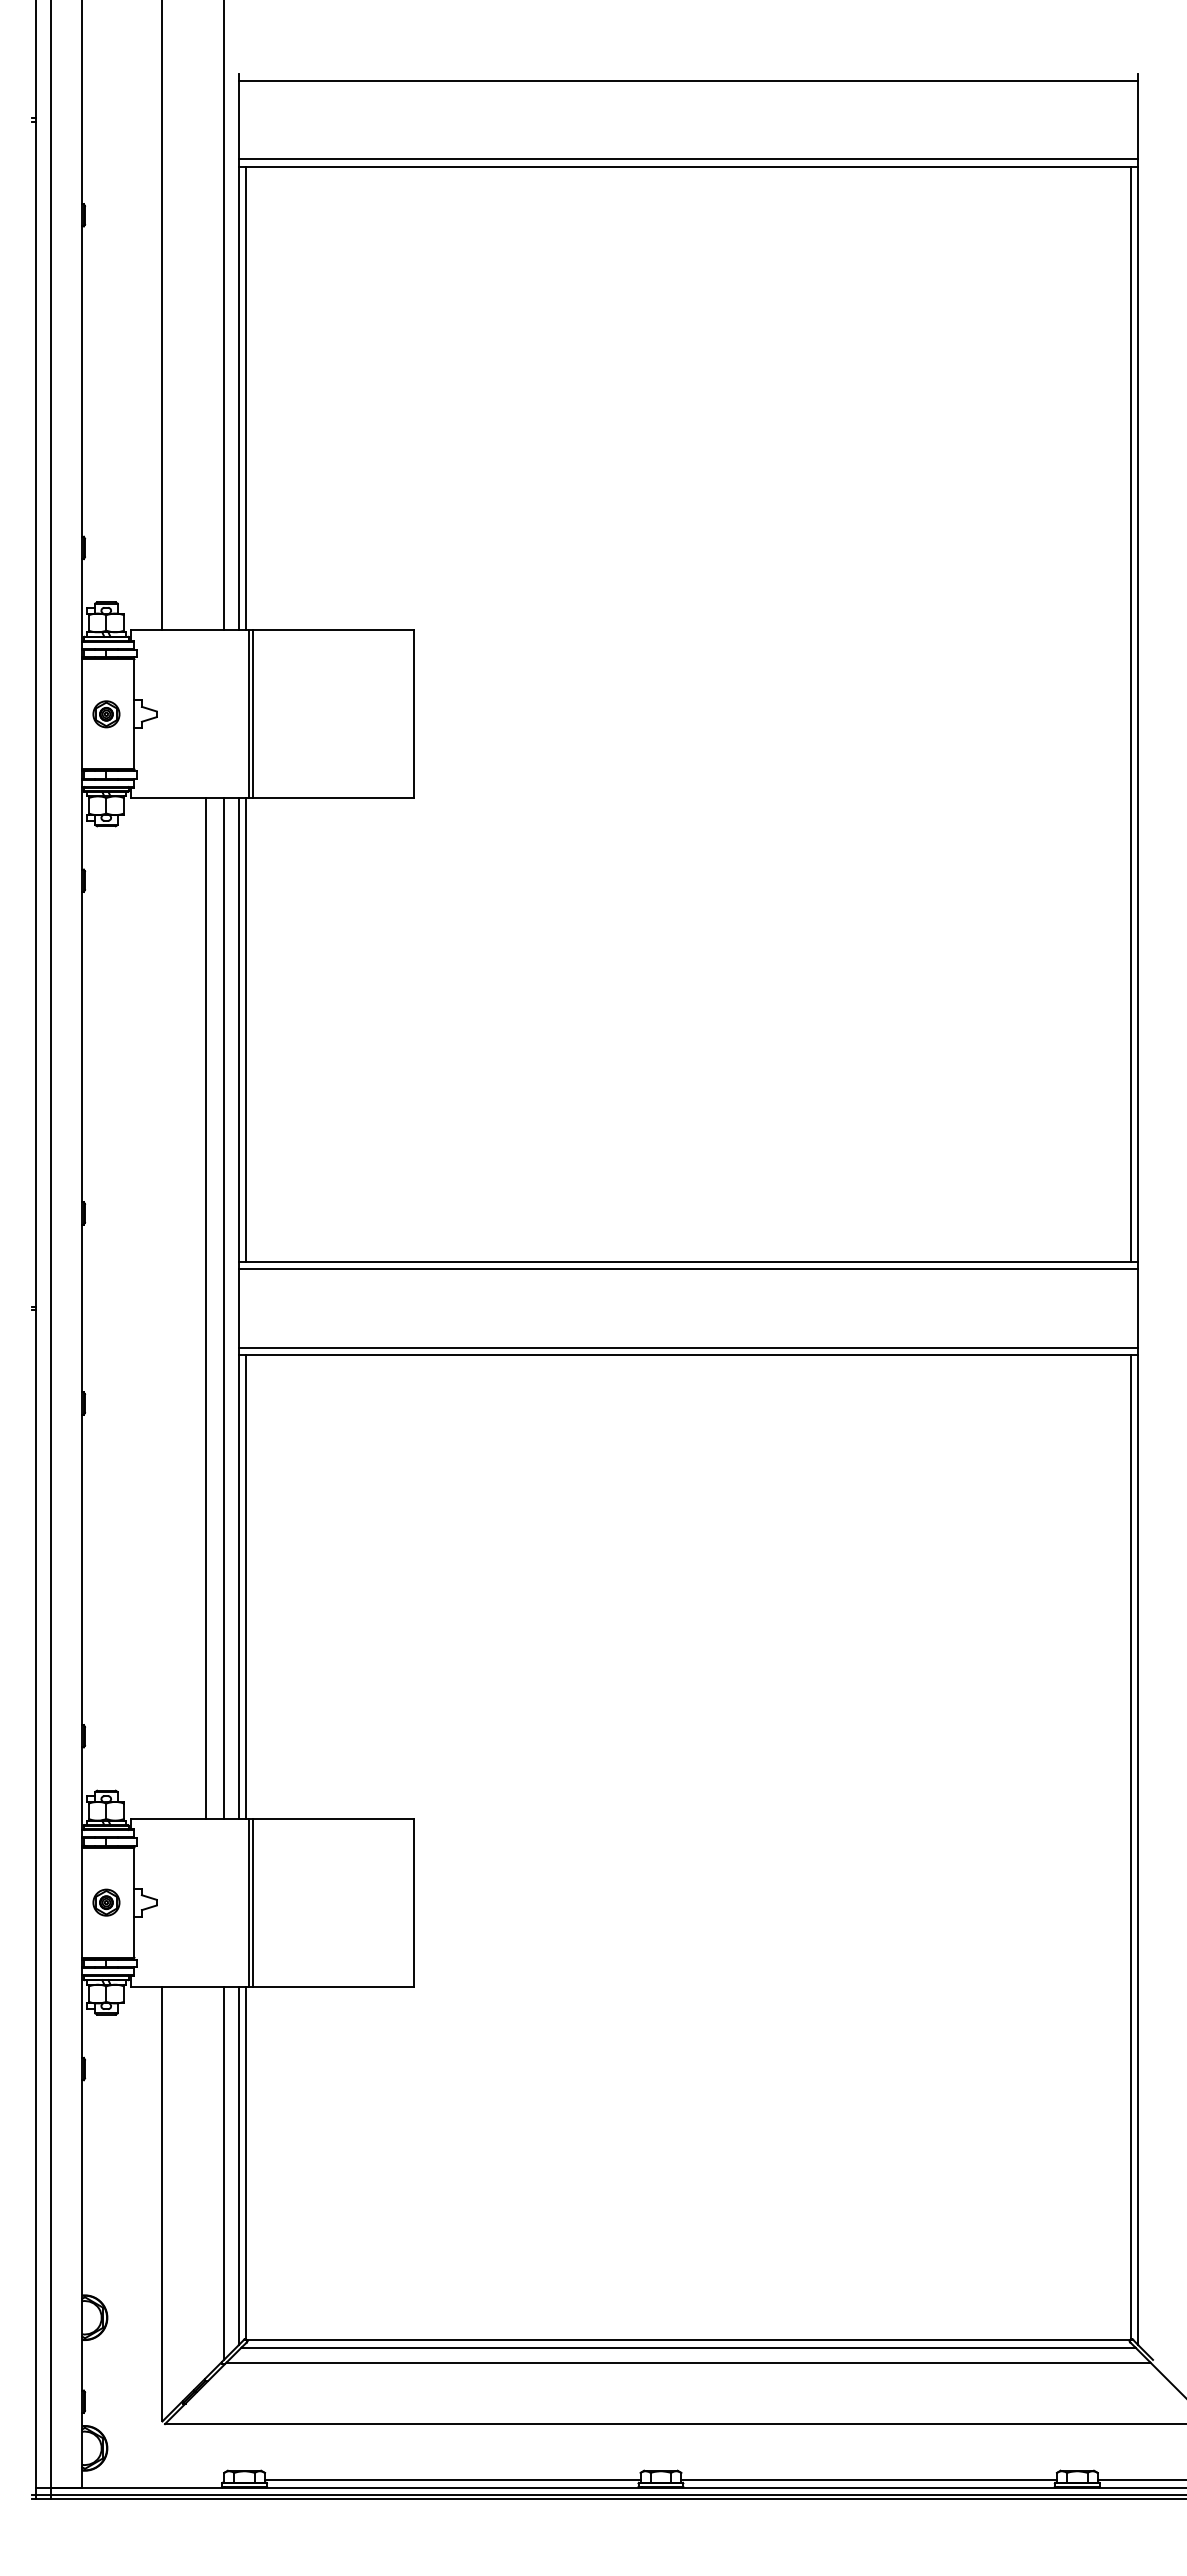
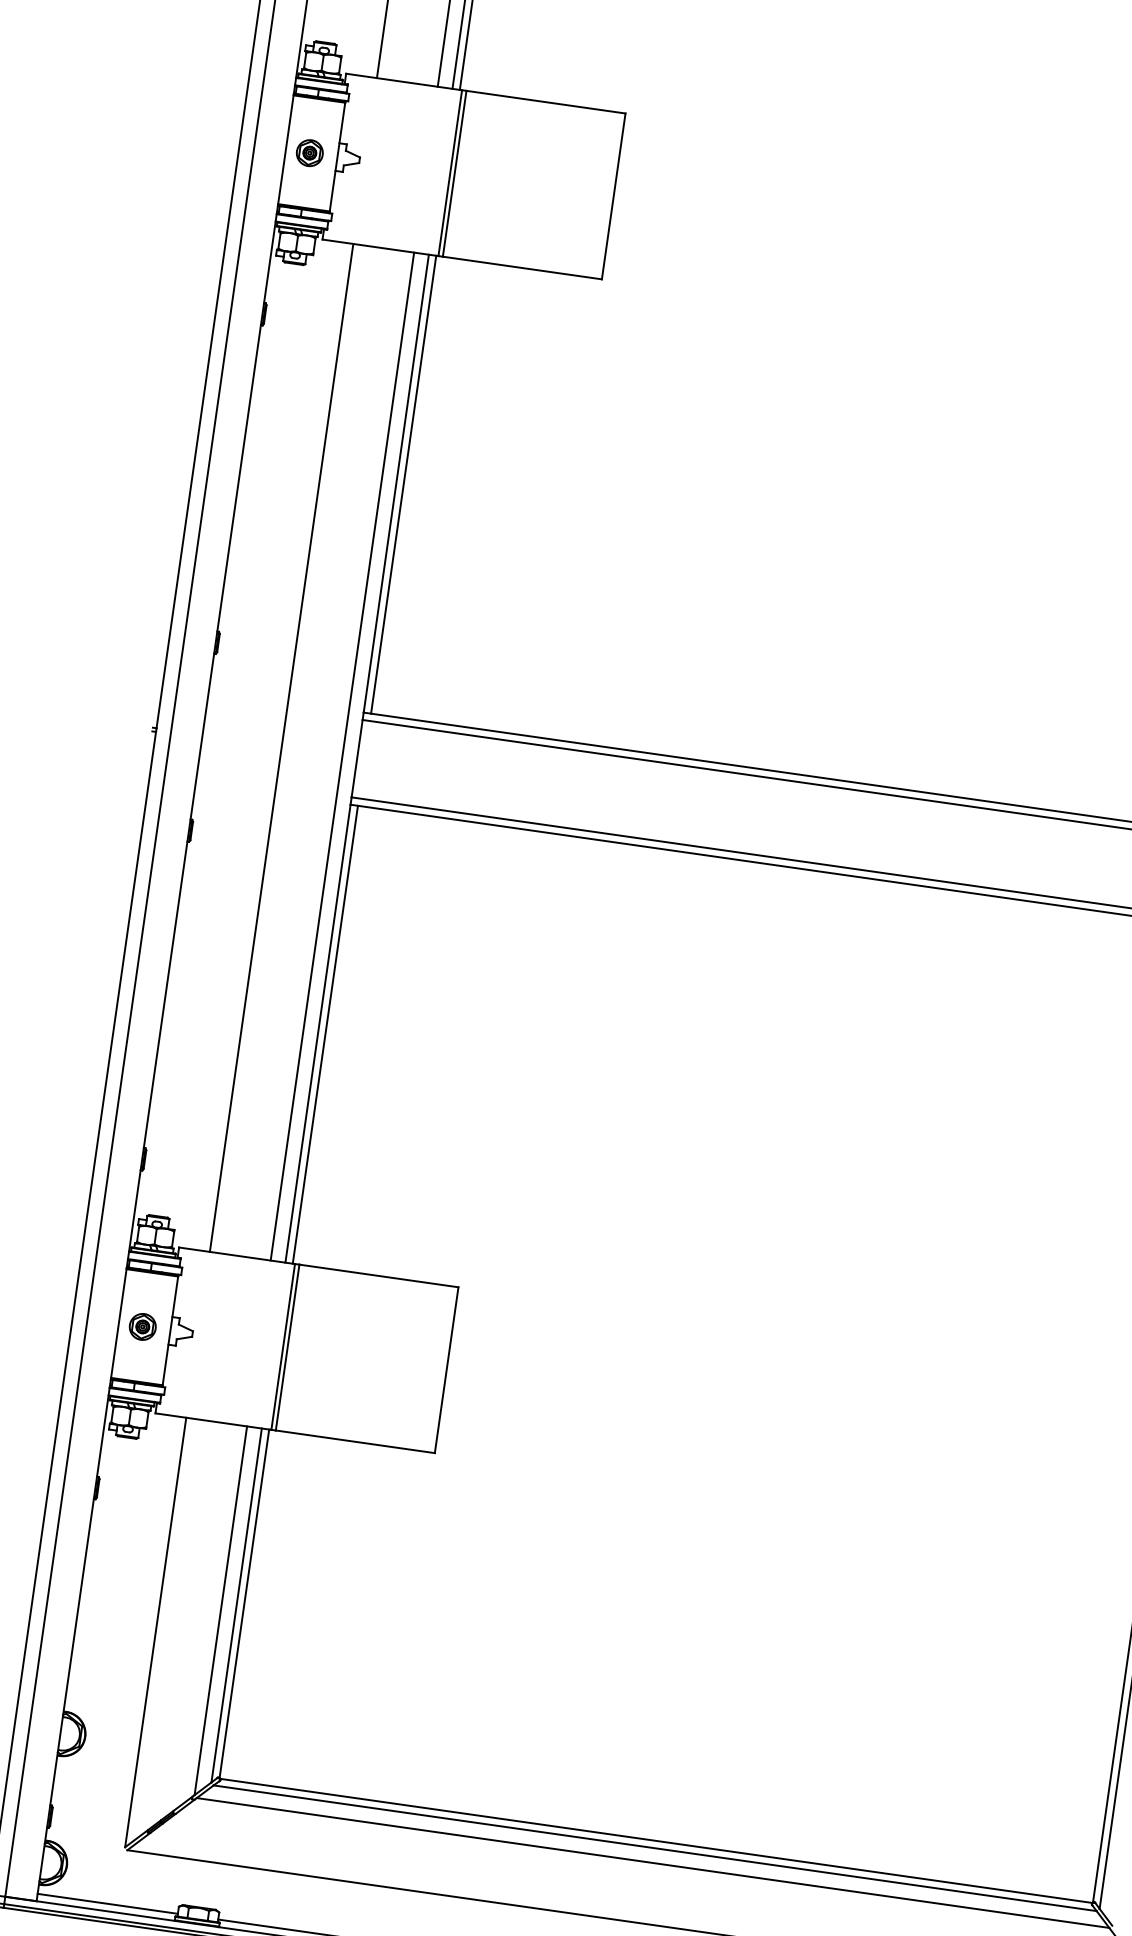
line: (206, 1308) -> (281, 747), moved
line: (153, 2480) -> (108, 1904), added

